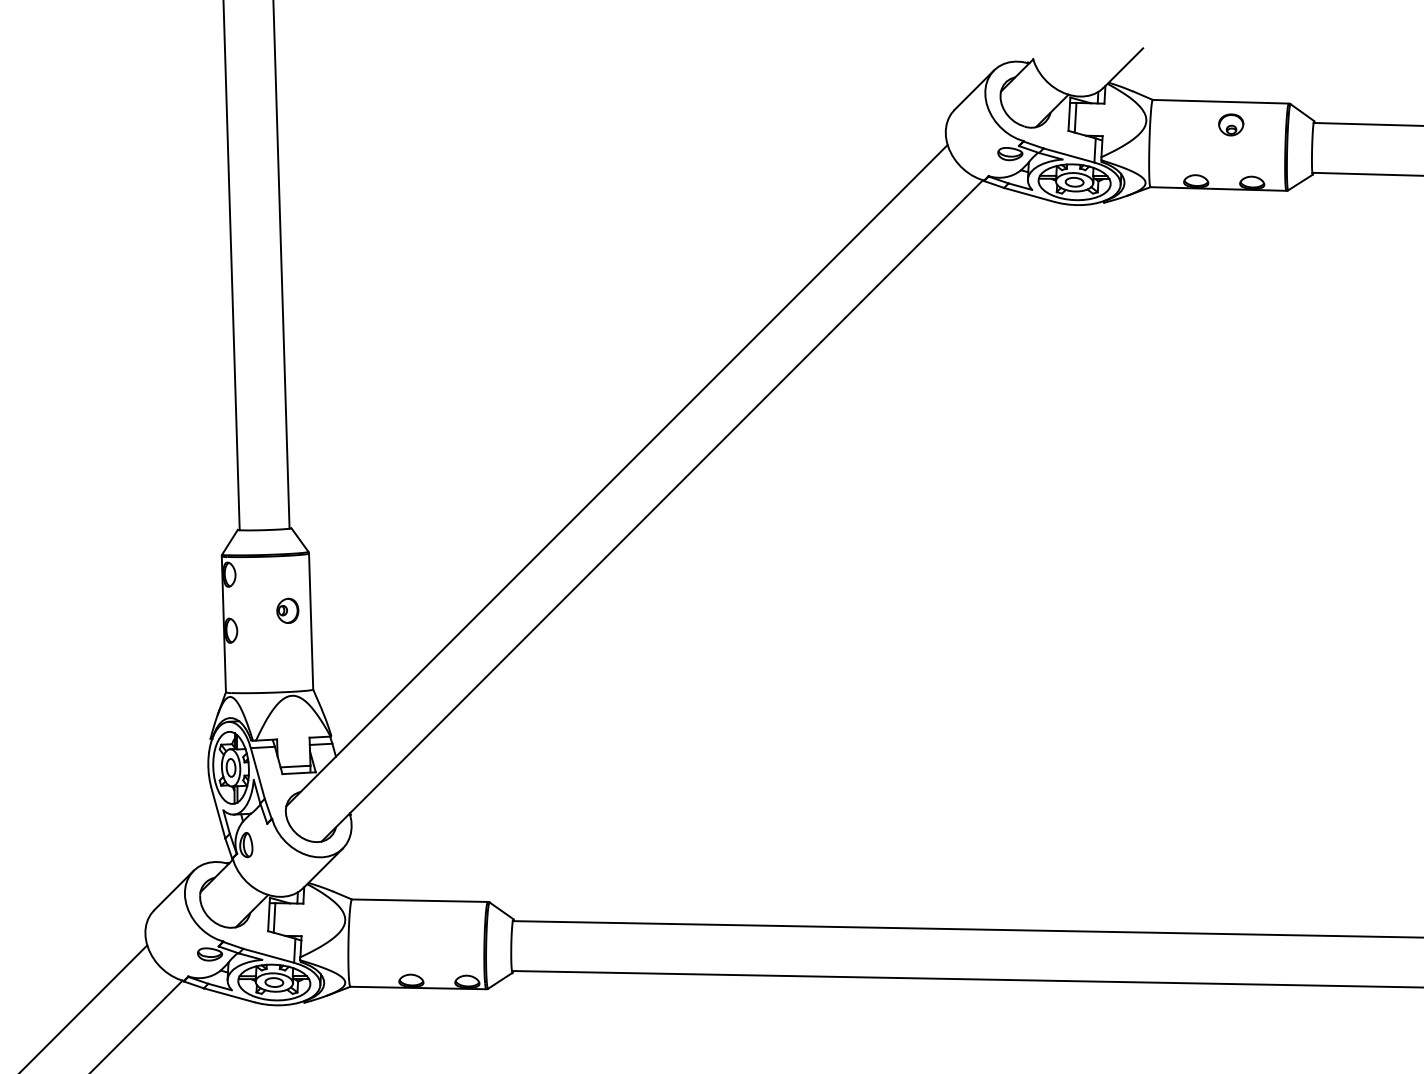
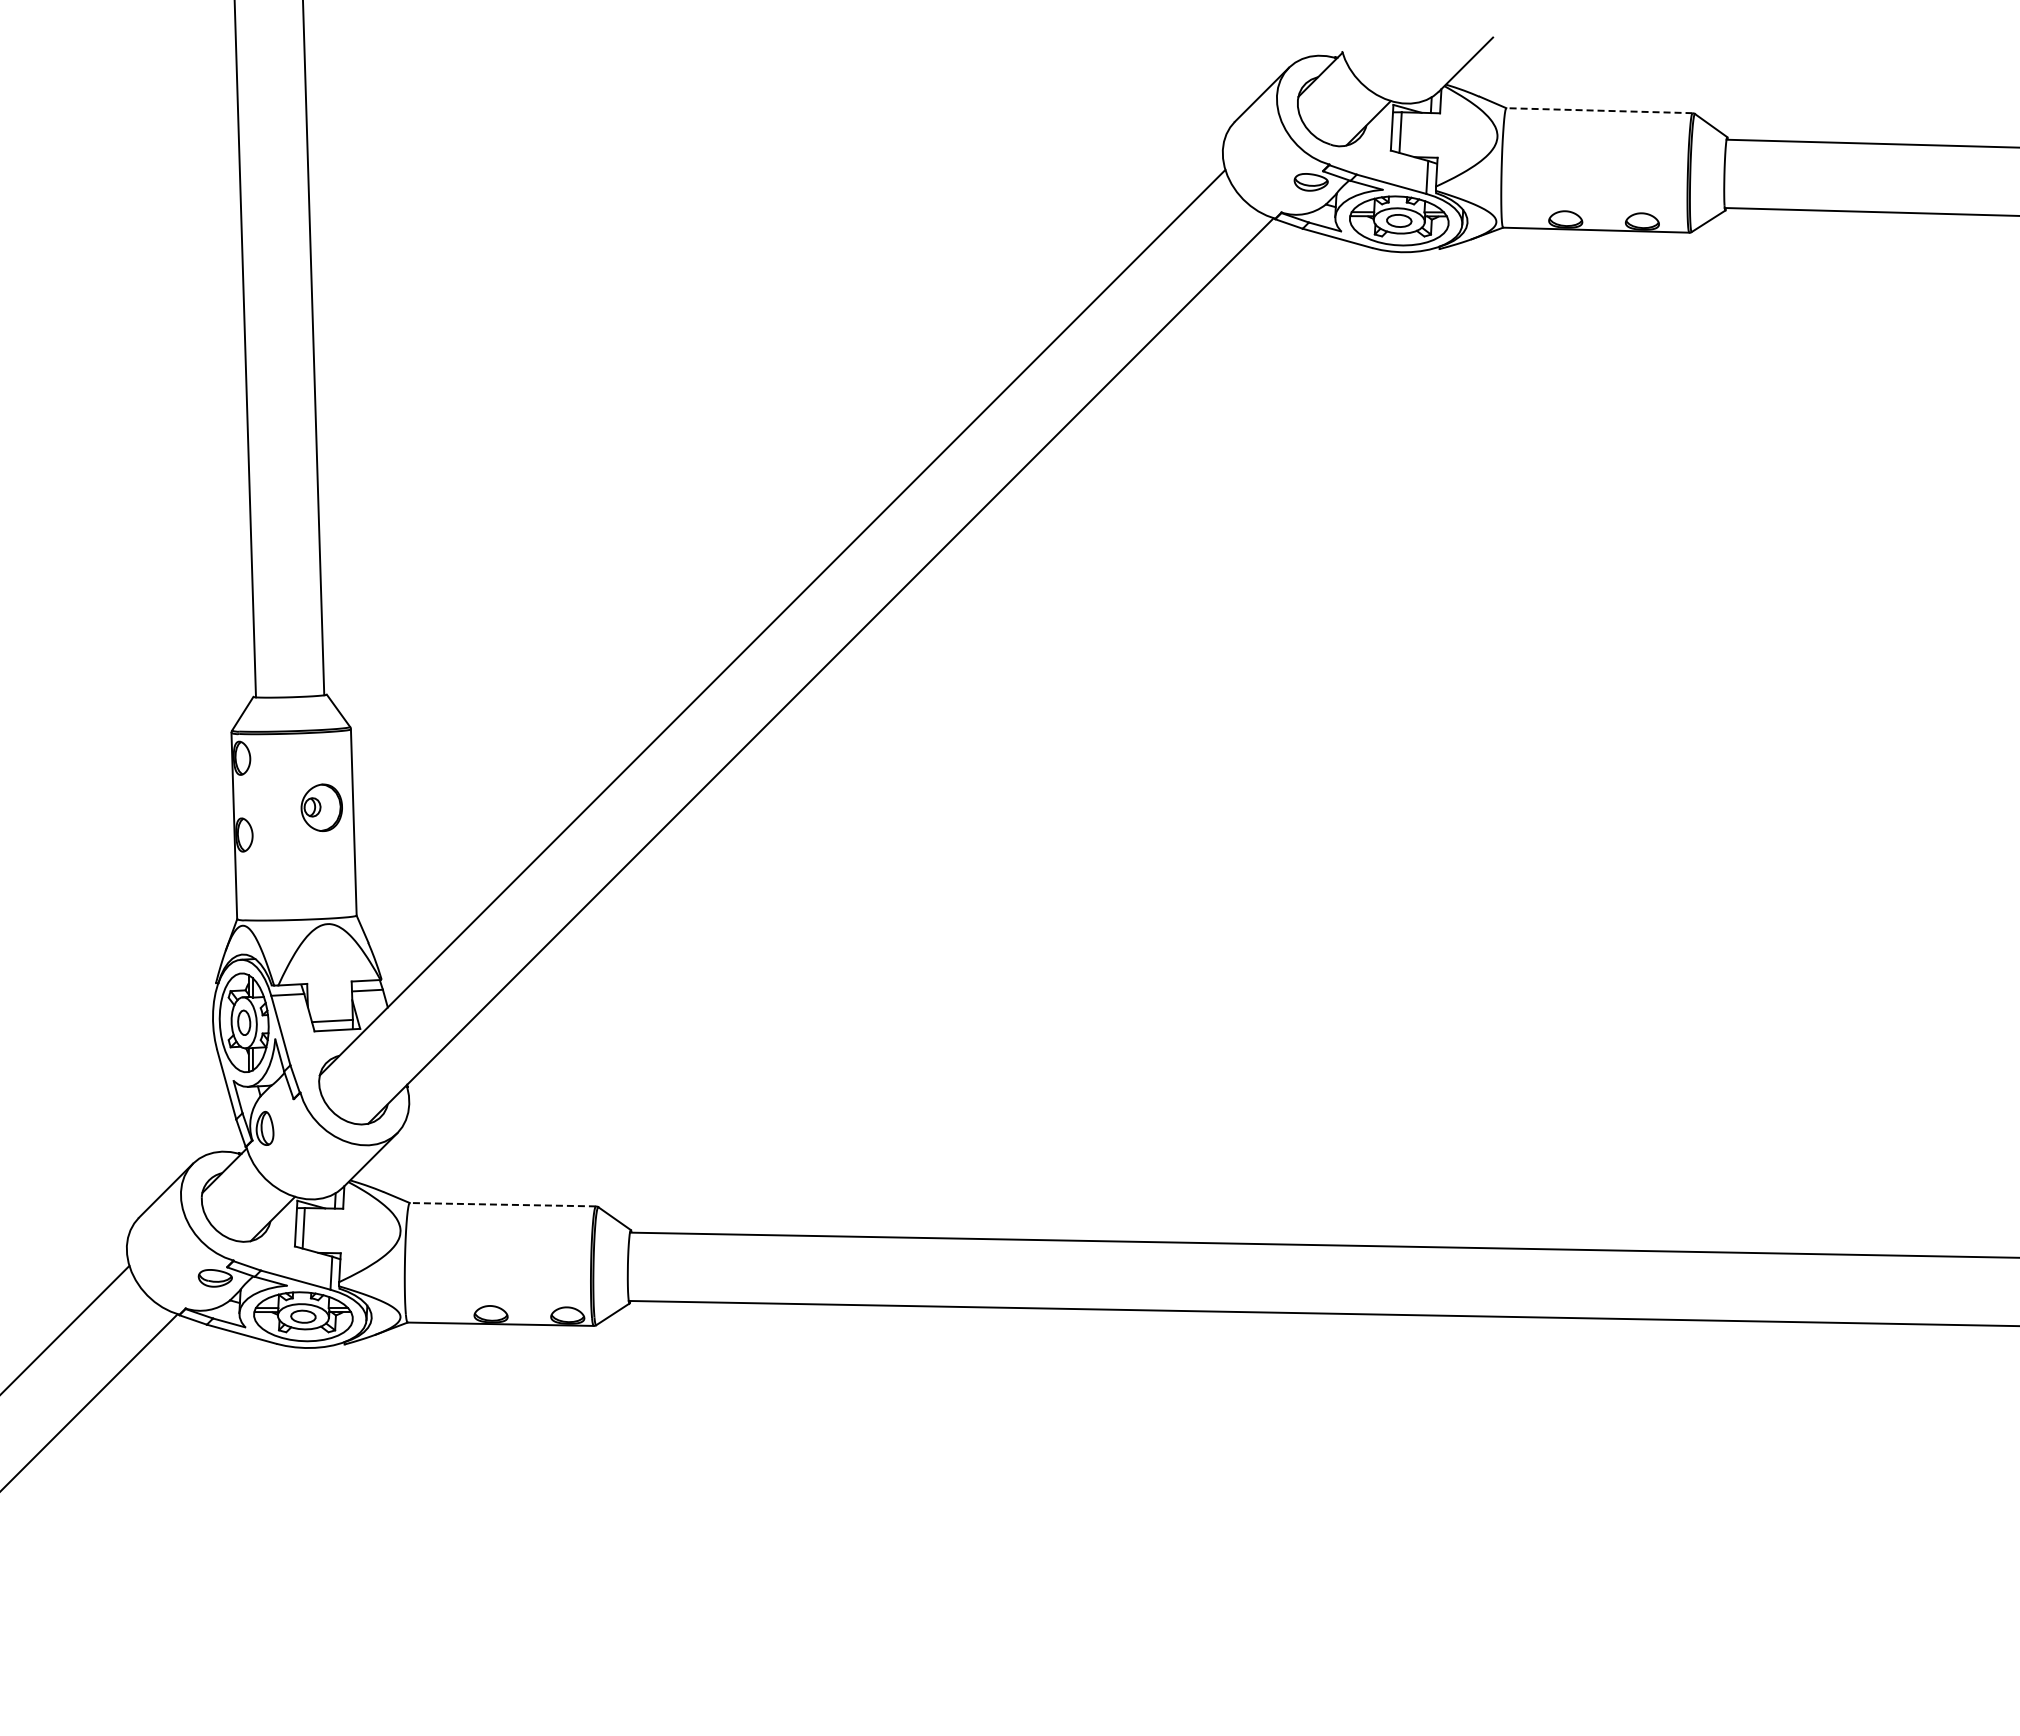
line: (1220, 101) -> (1598, 110), solid -> dashed
part: (1231, 124) -> (1613, 142), removed
part: (287, 610) -> (321, 807), size x1.4
line: (419, 900) -> (502, 1204), solid -> dashed

